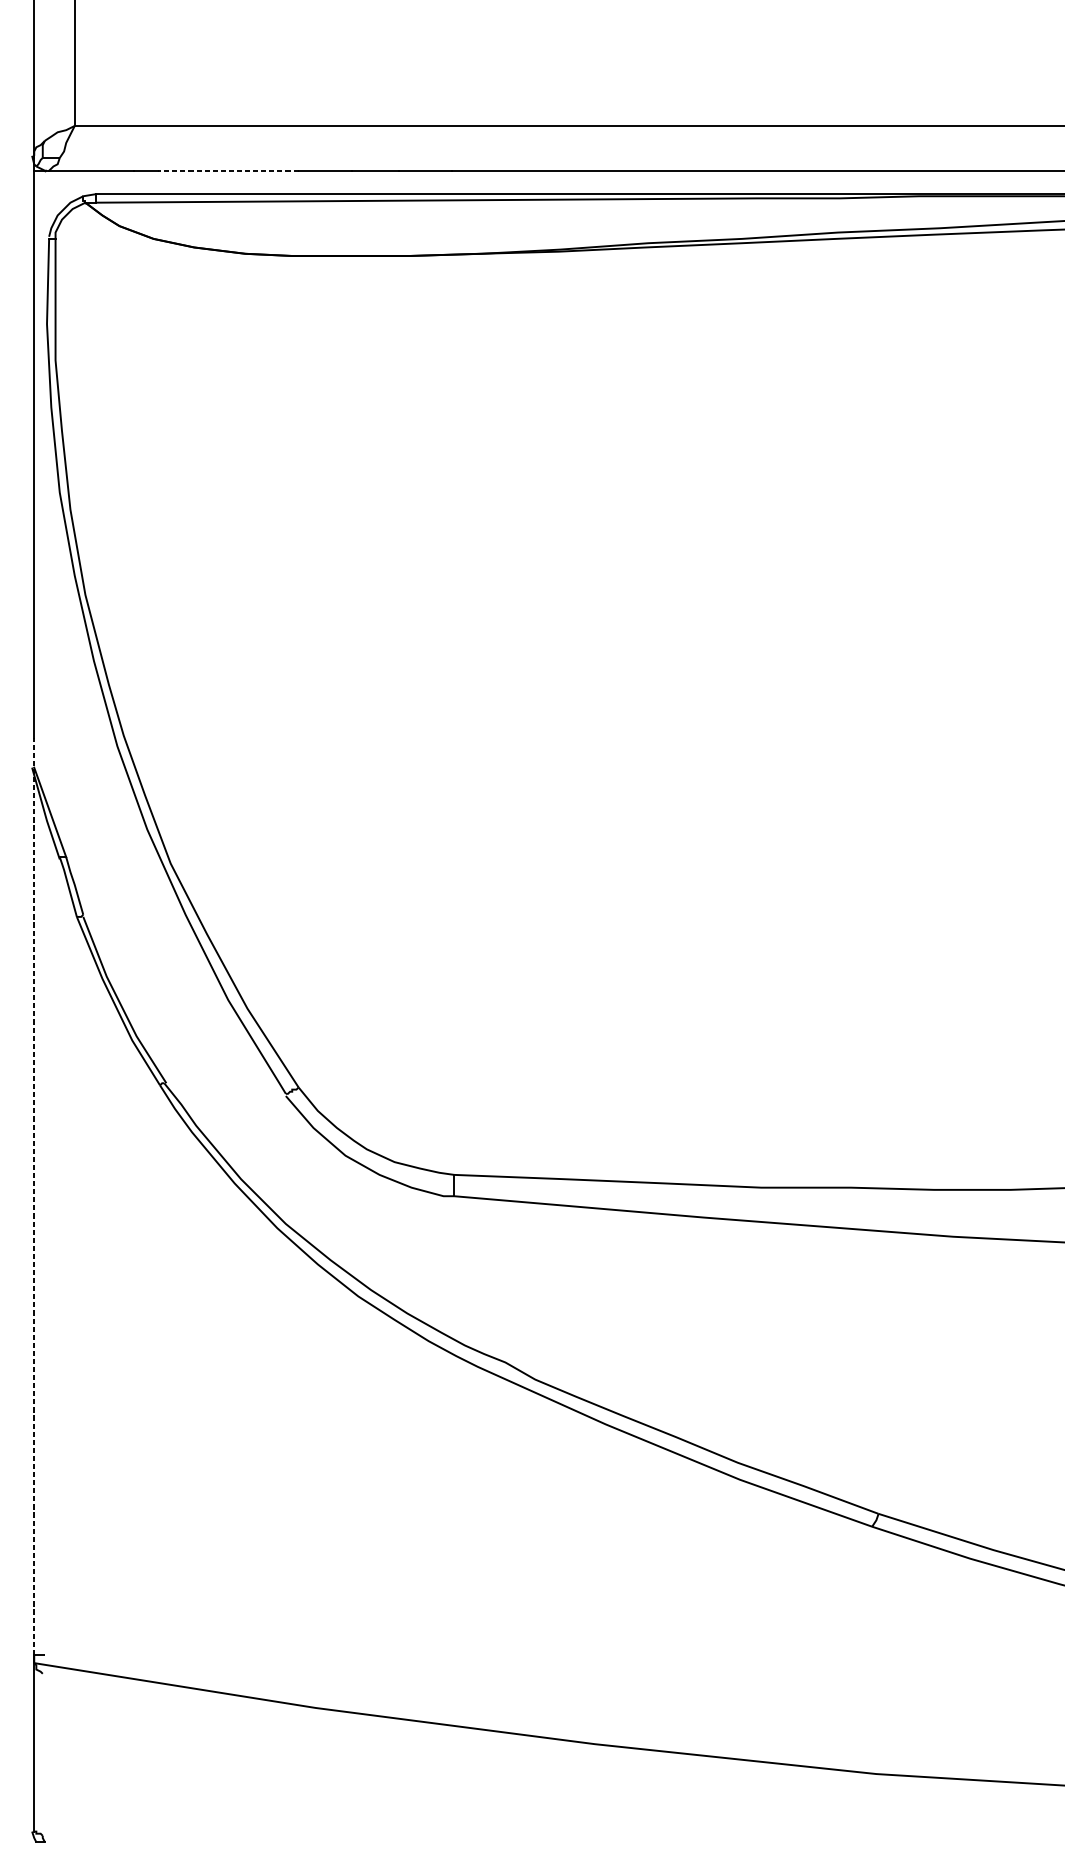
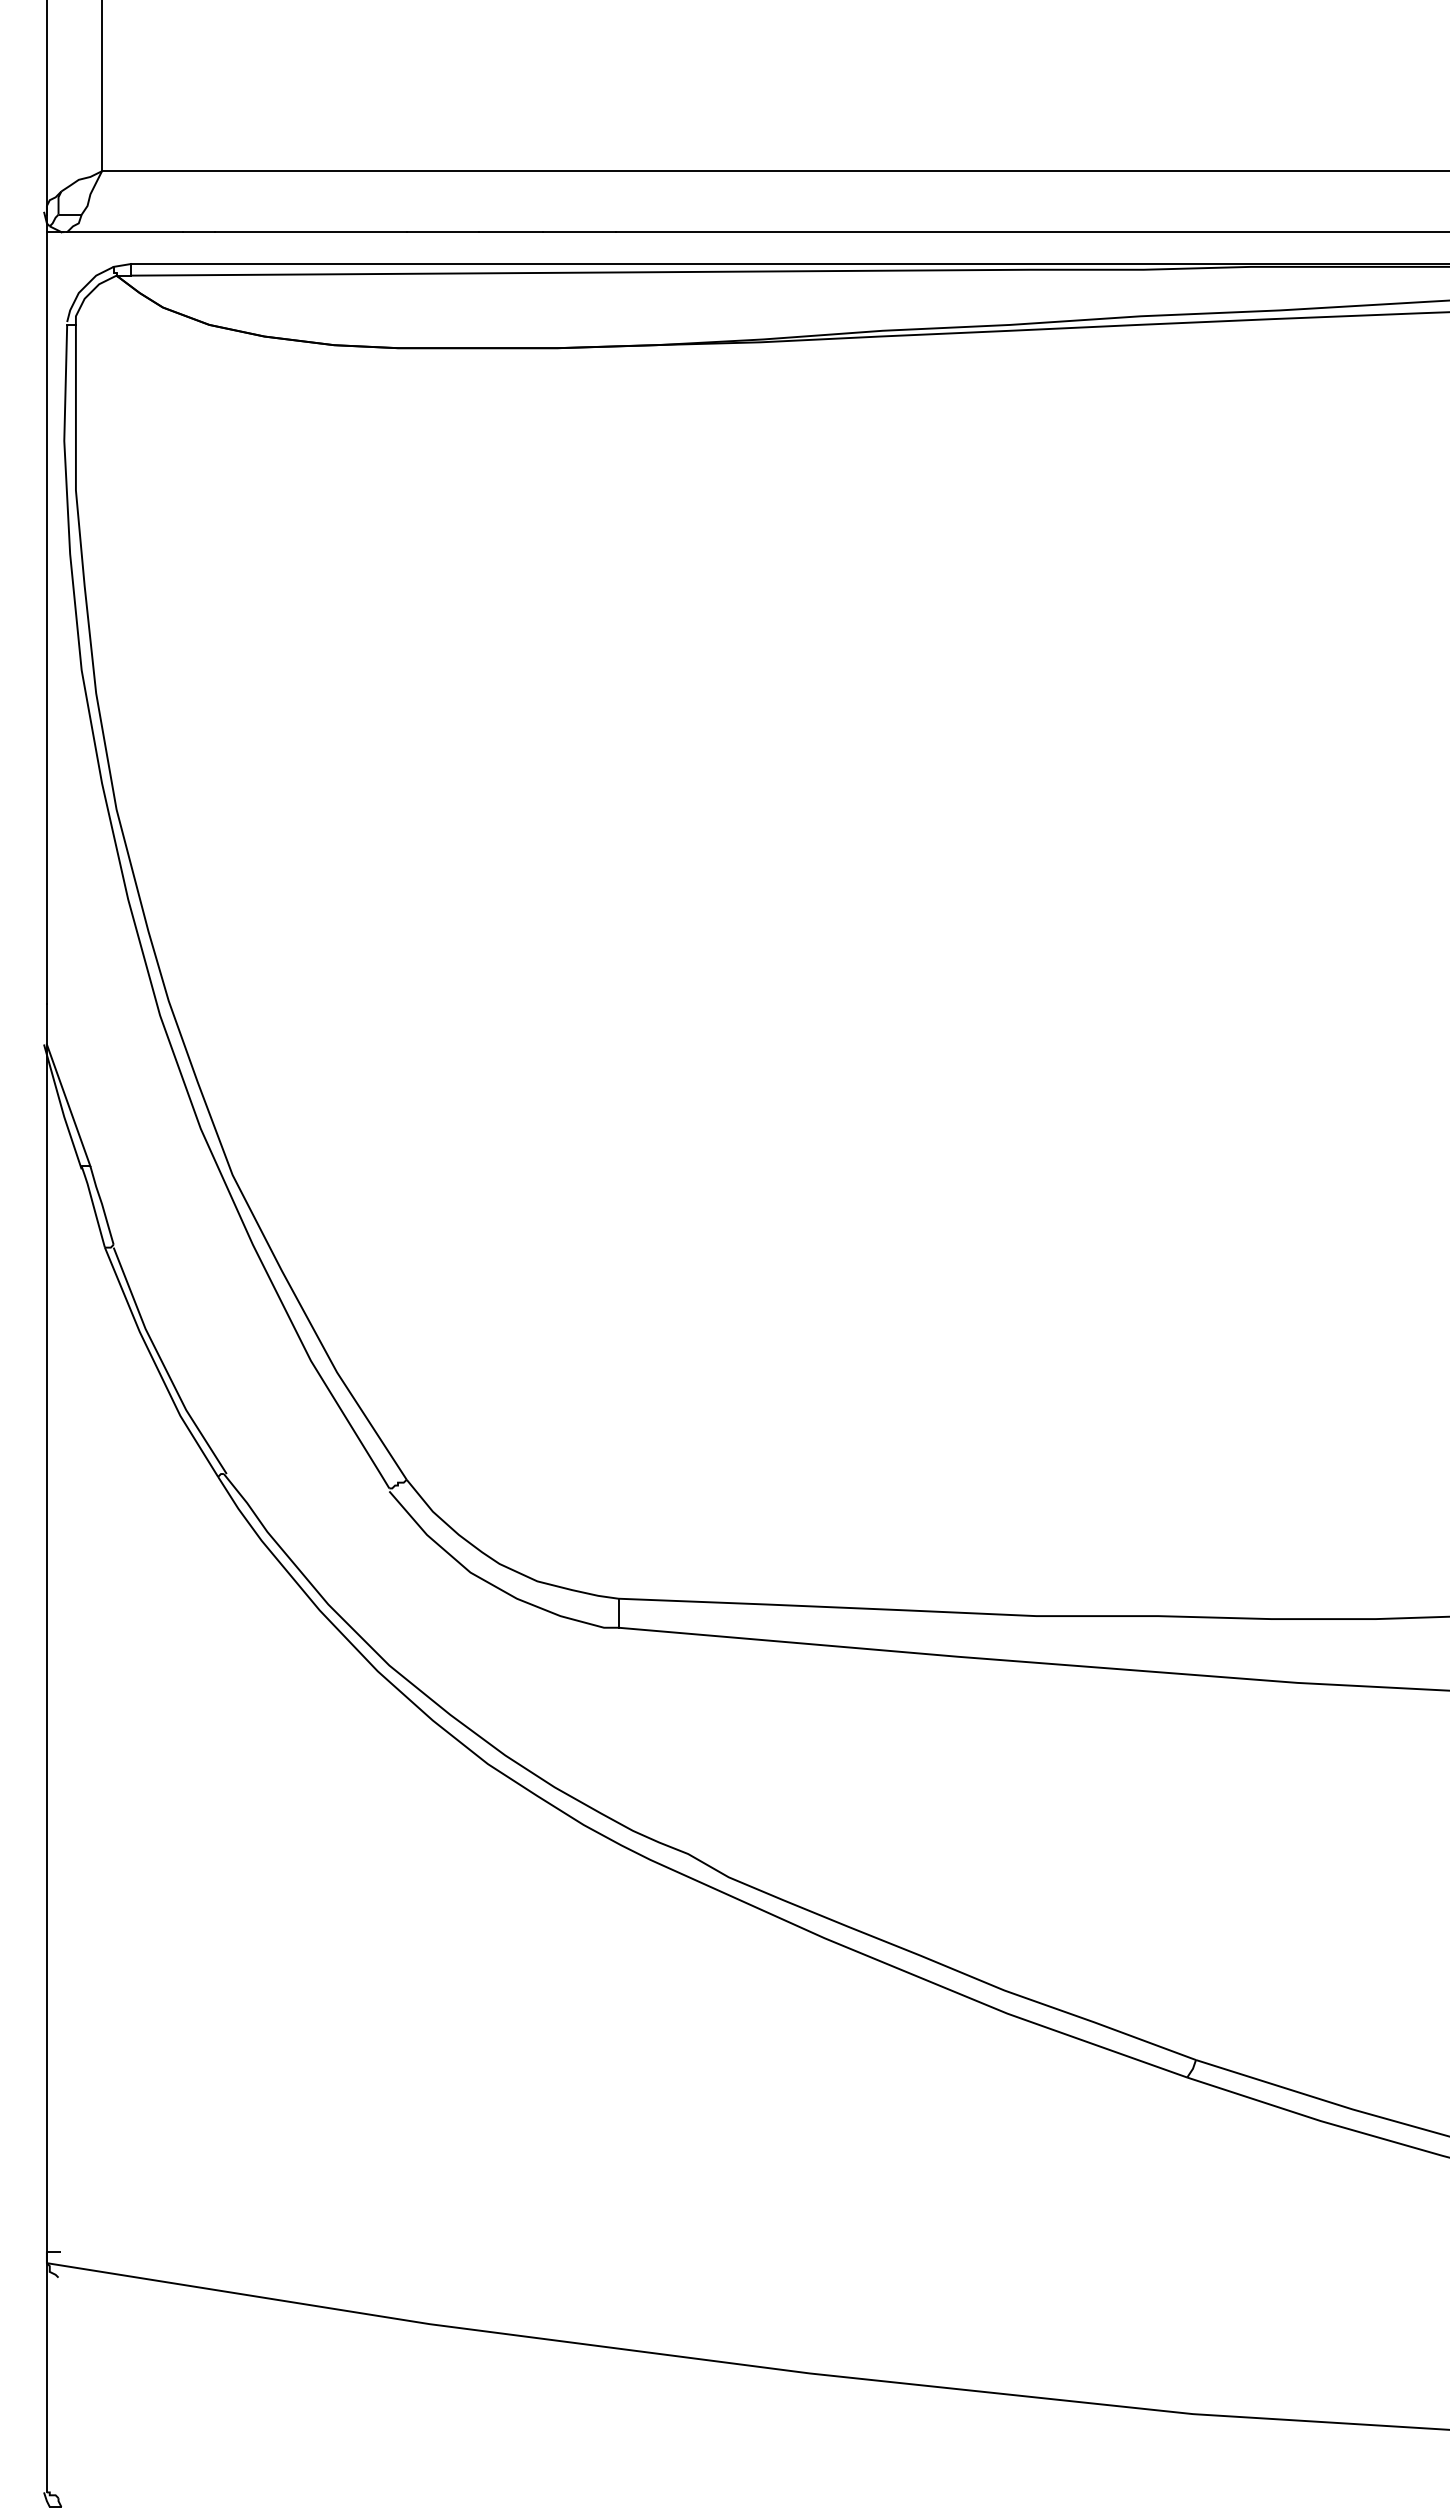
line: (228, 170) -> (311, 232), dashed -> solid
line: (33, 1200) -> (46, 1633), dashed -> solid

